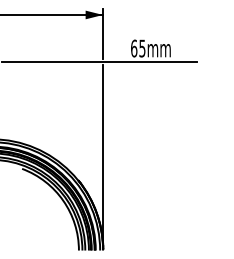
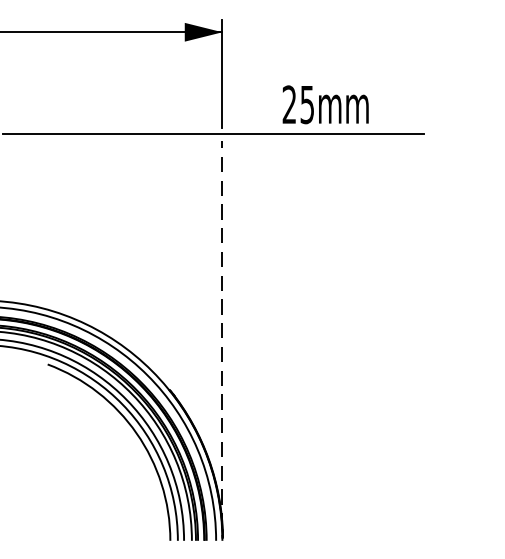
text: (134, 48) -> (290, 104), 65mm -> 25mm
line: (103, 154) -> (223, 333), solid -> dashed

